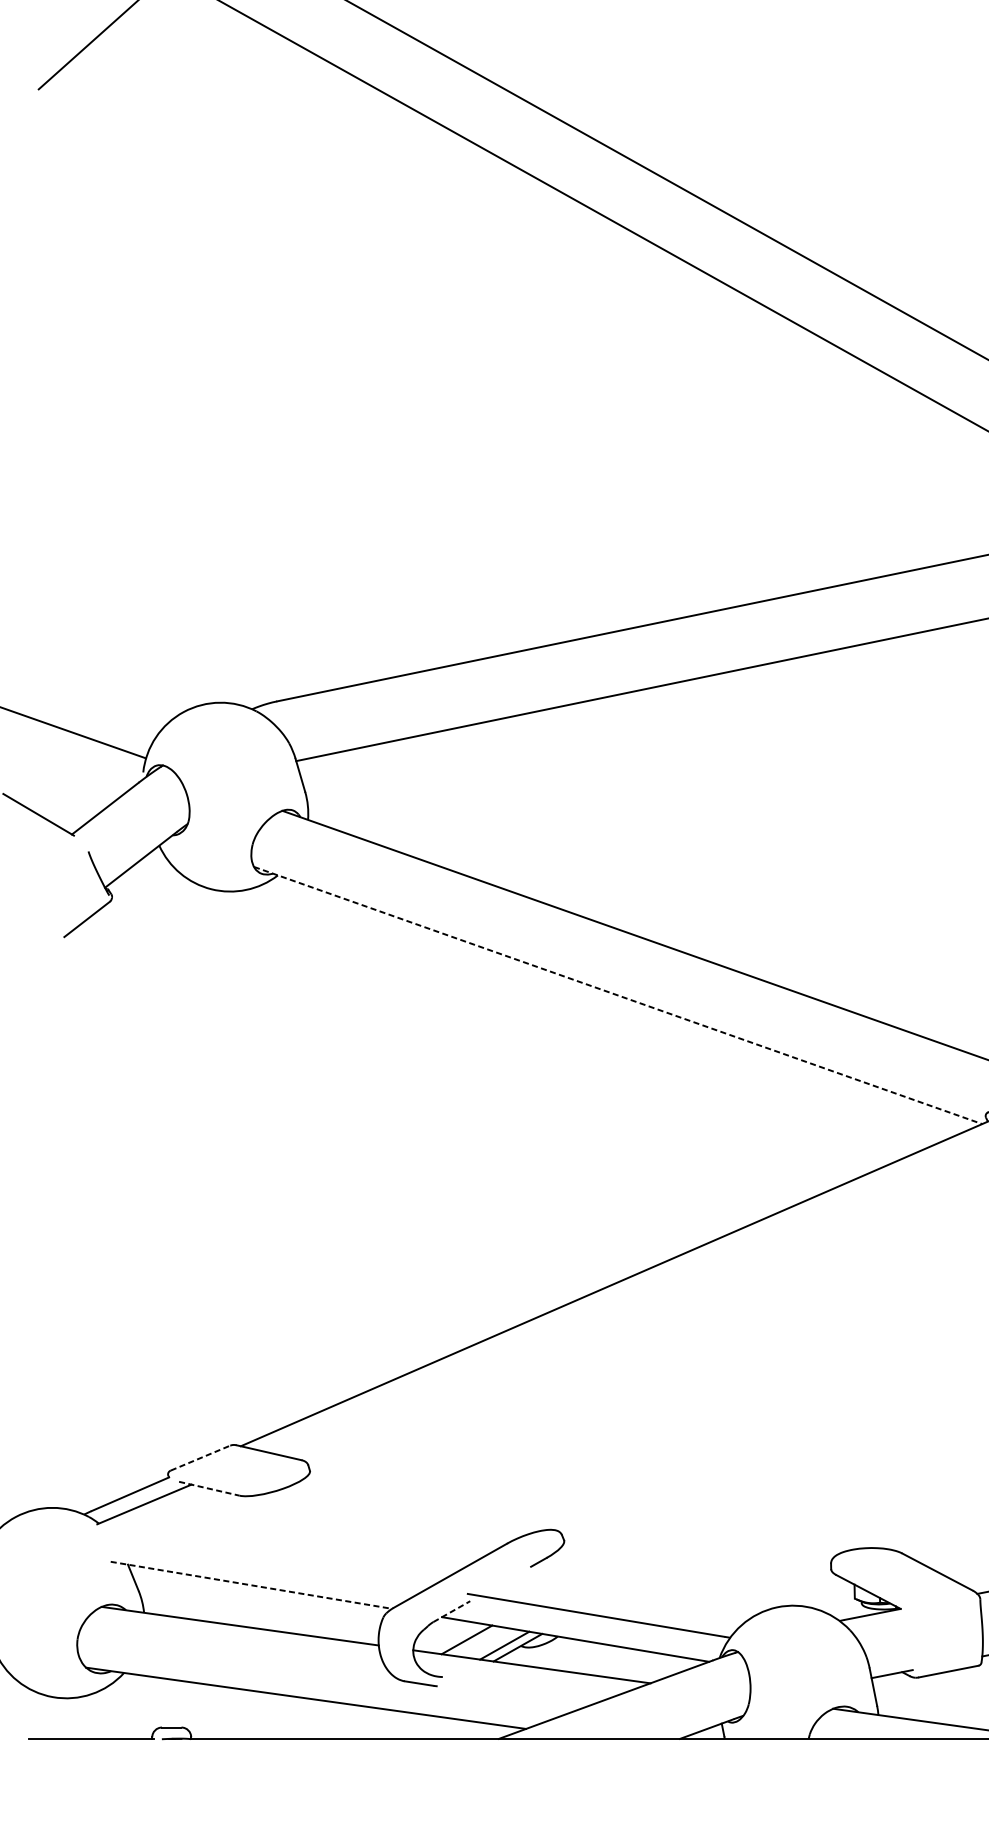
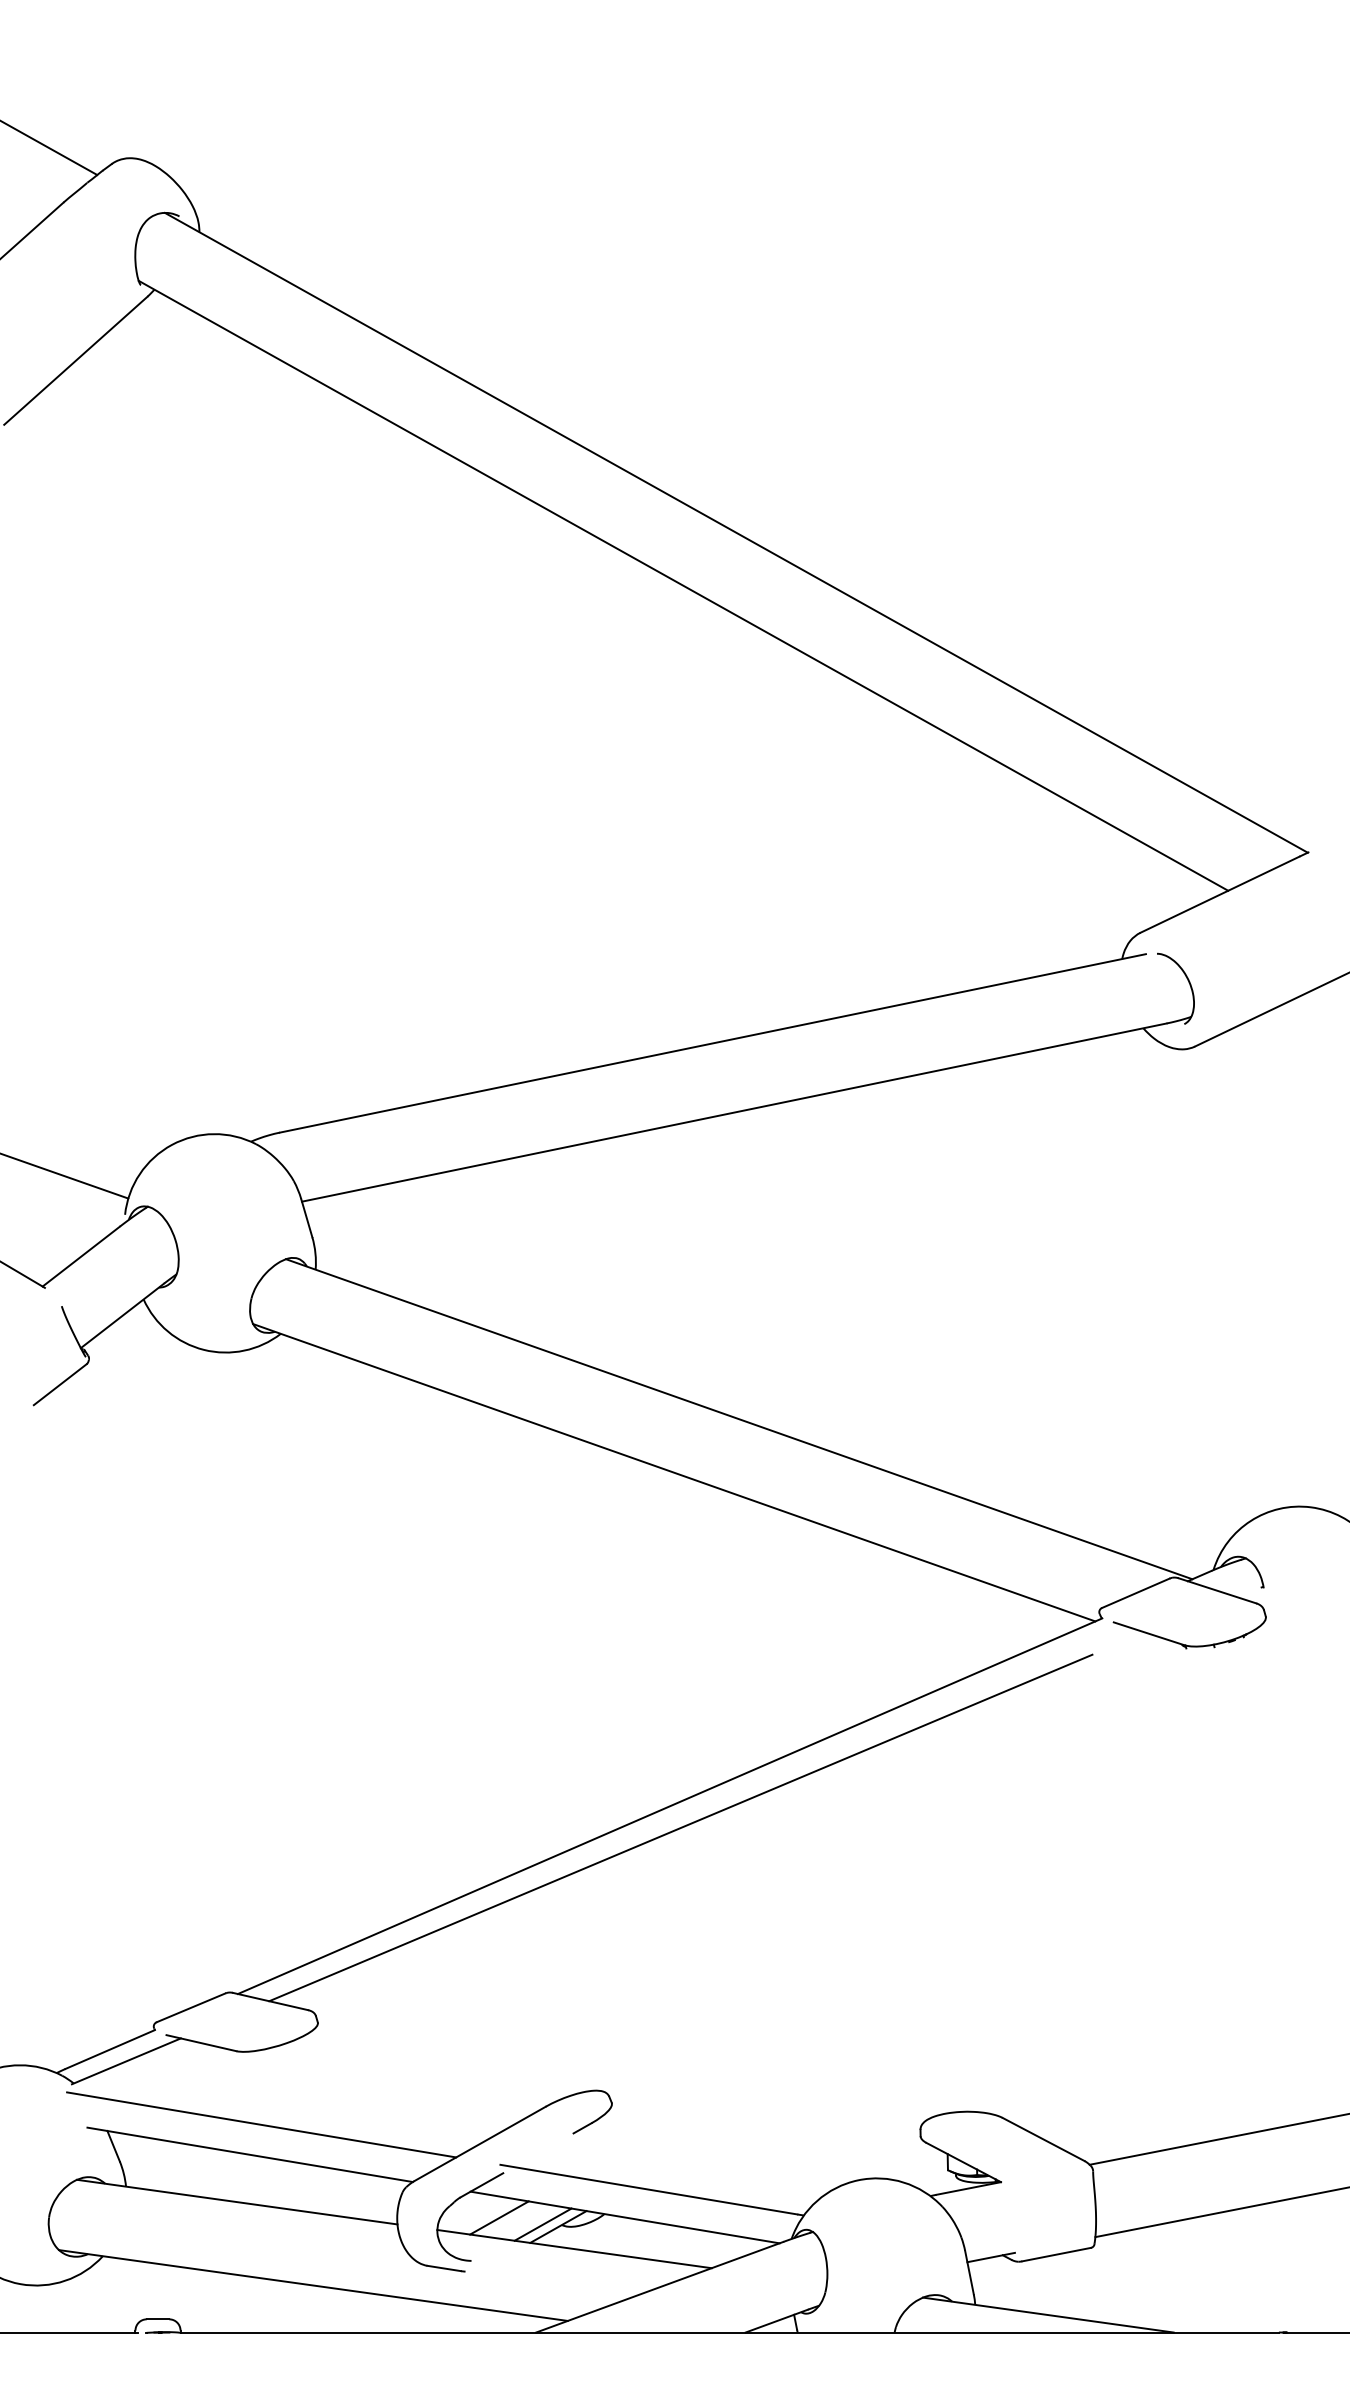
line: (618, 995) -> (674, 1472), dashed -> solid
line: (623, 1302) -> (680, 1827), added
line: (200, 1457) -> (191, 2007), dashed -> solid
line: (209, 1489) -> (201, 2043), dashed -> solid
line: (261, 1559) -> (261, 2124), added
line: (251, 1585) -> (250, 2154), dashed -> solid
line: (452, 1611) -> (482, 2185), dashed -> solid

